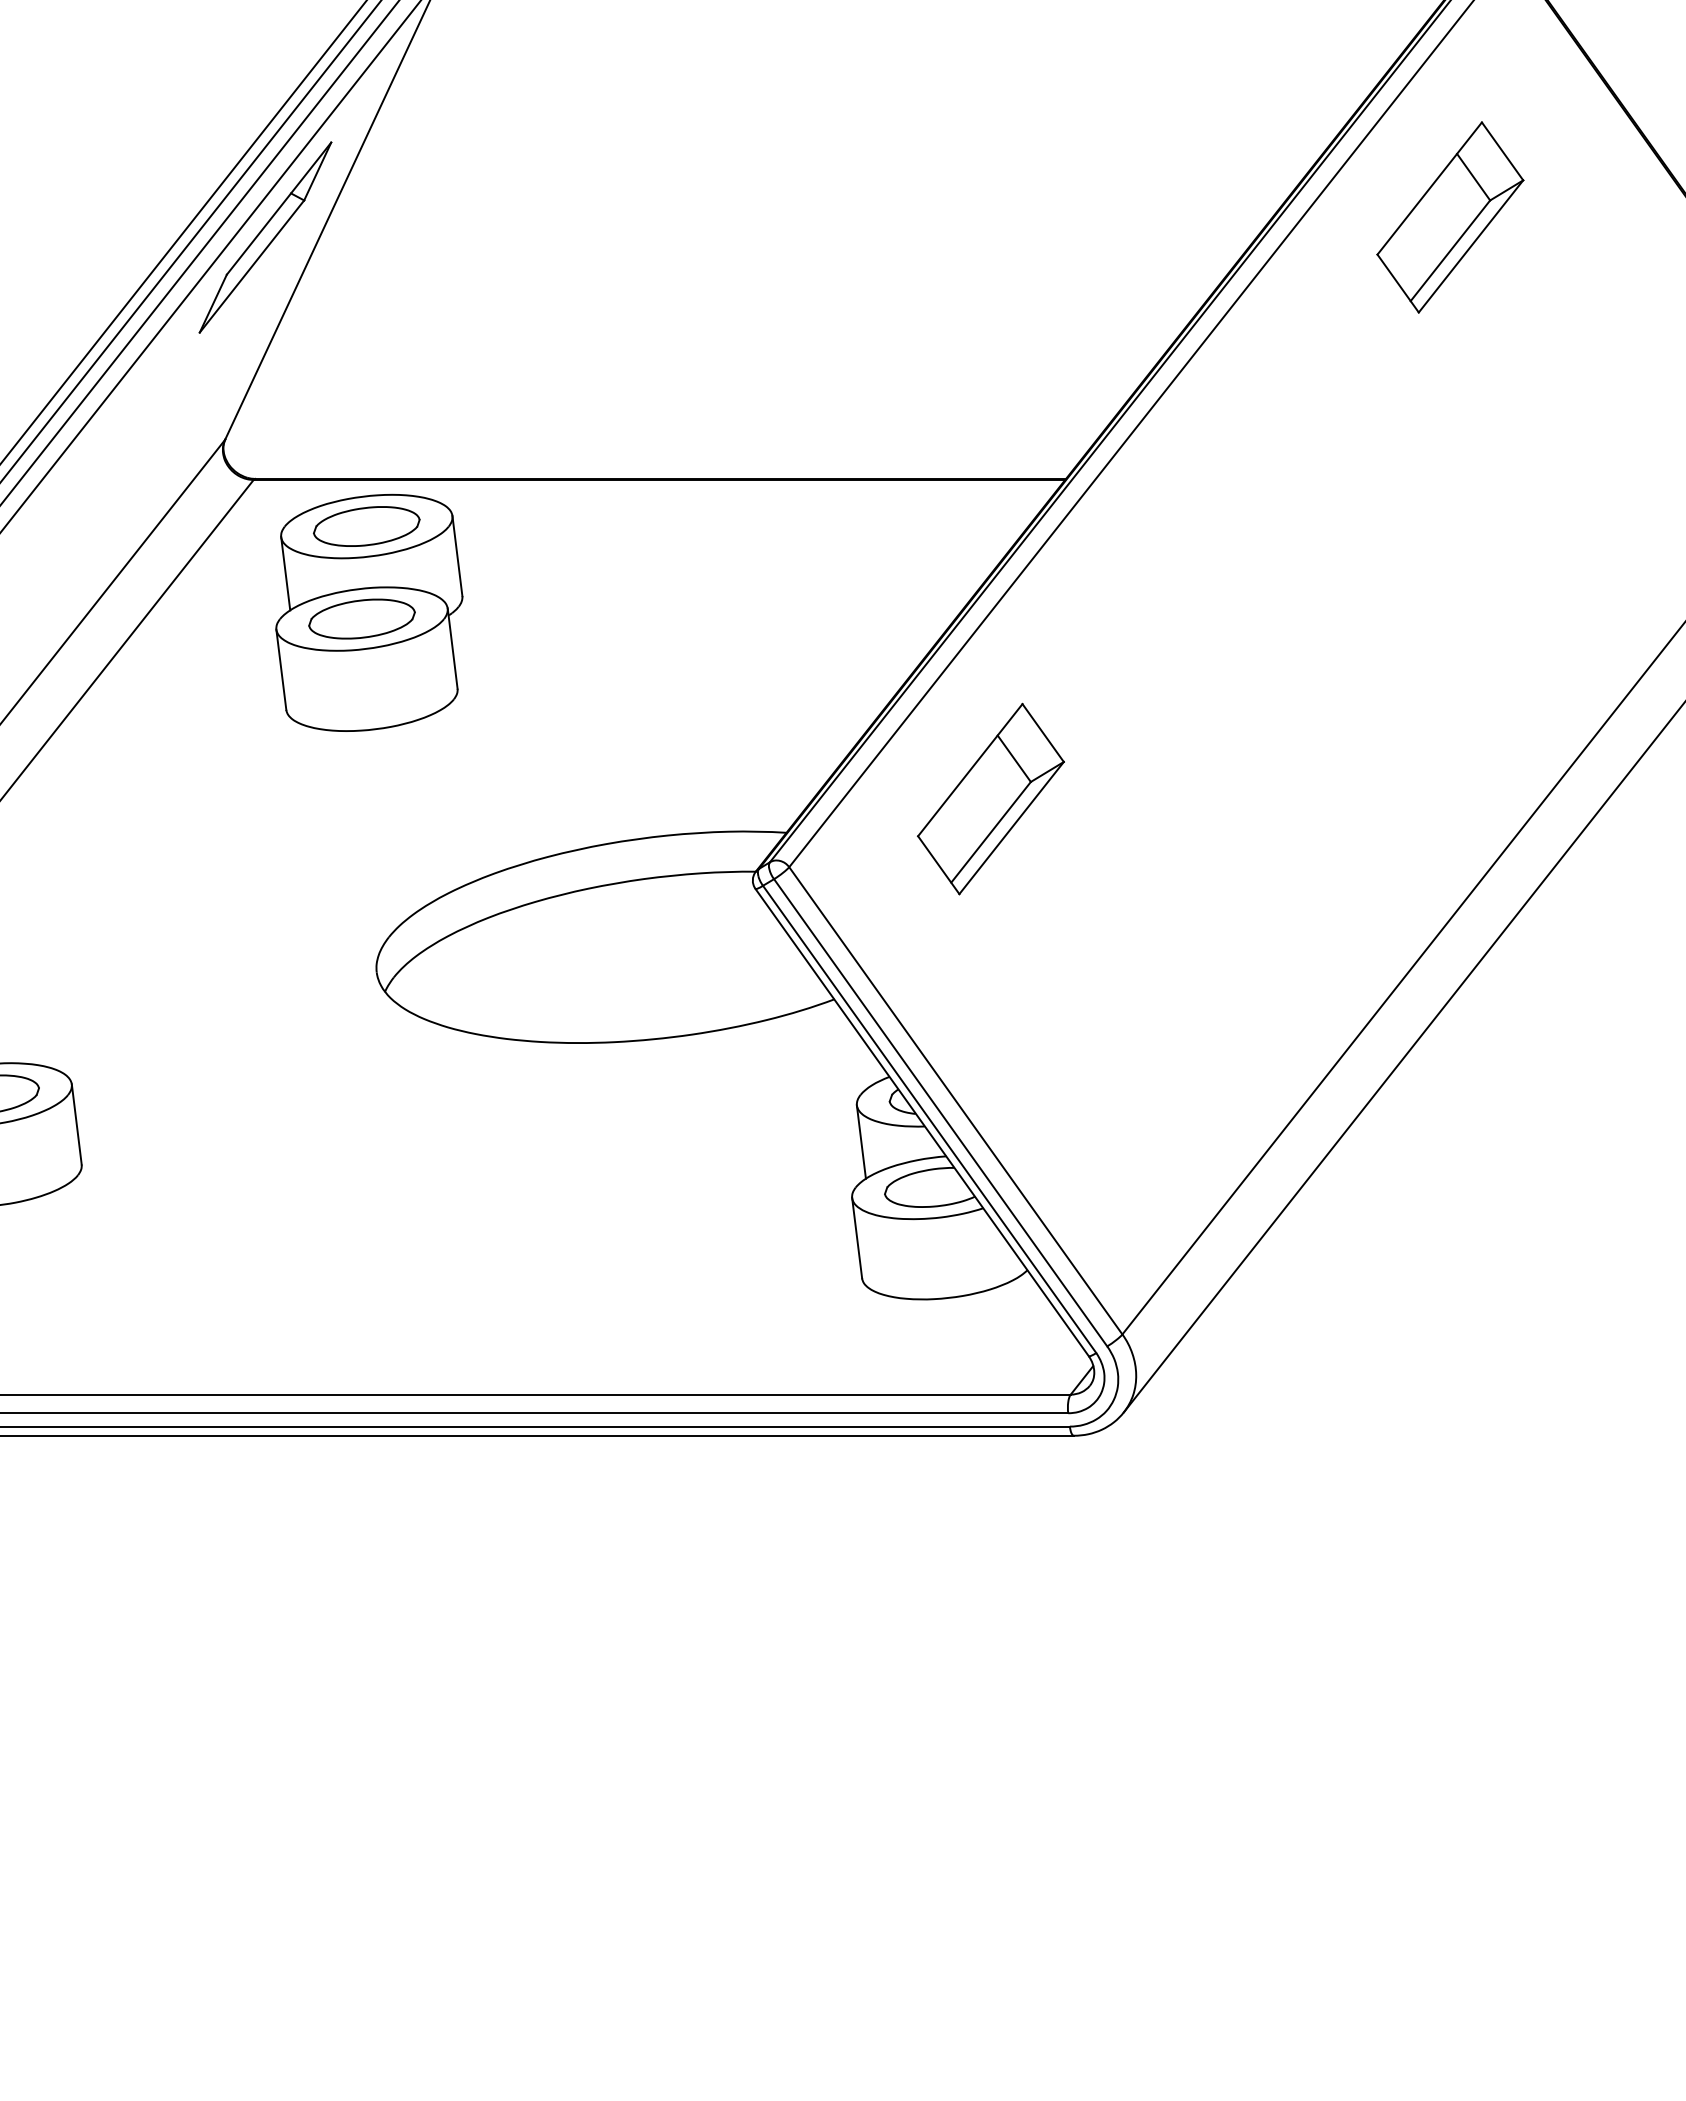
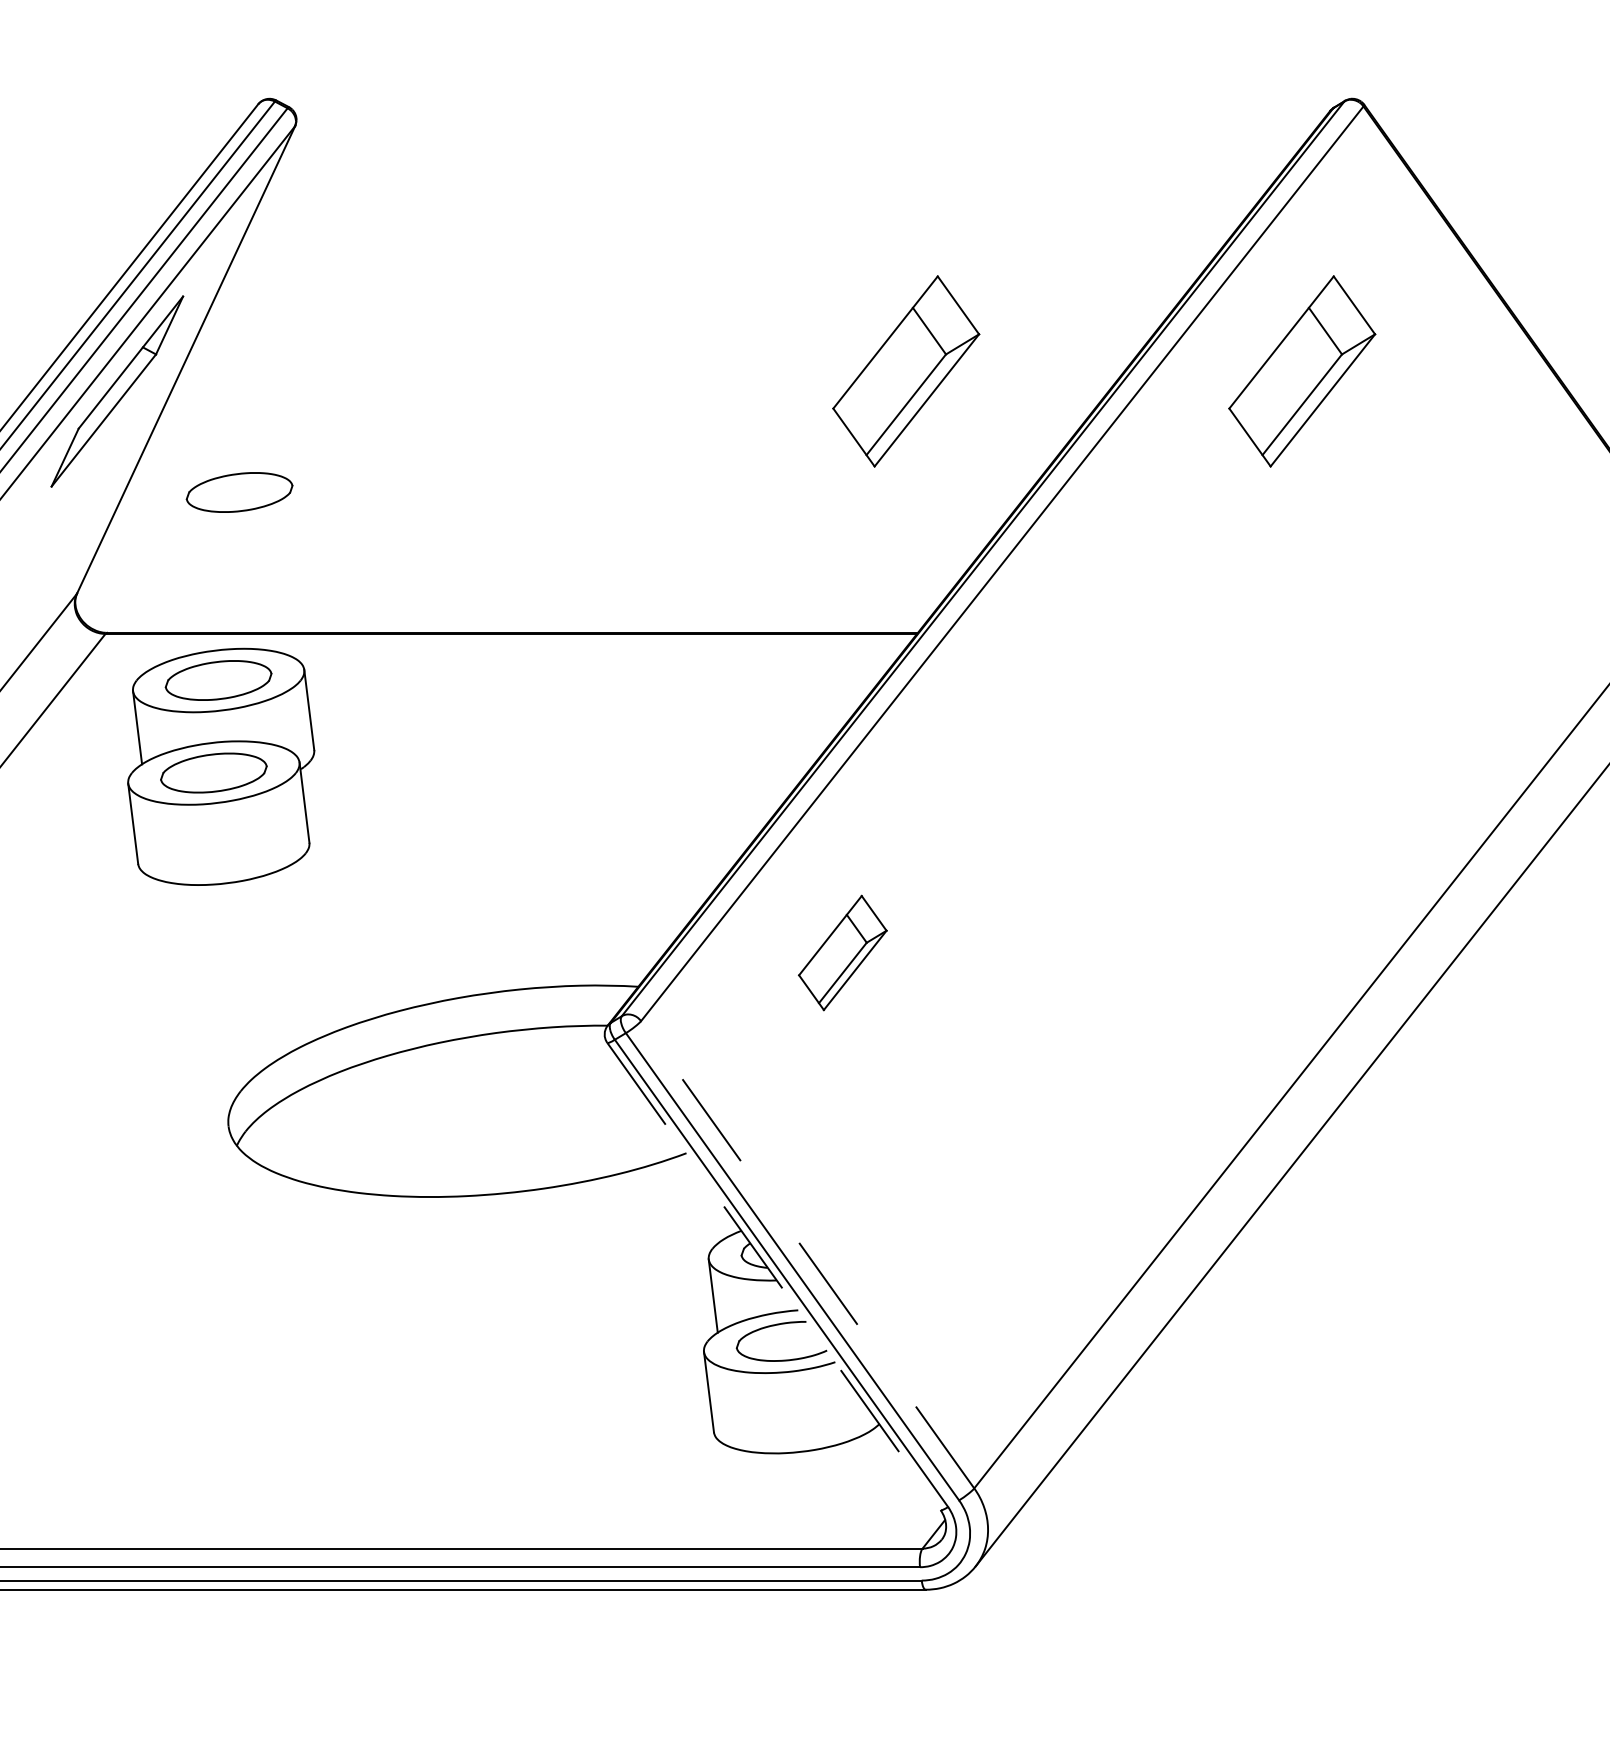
part: (1054, 217) -> (906, 371), added
part: (387, 338) -> (239, 492), added
part: (990, 798) -> (842, 952), size x0.6
line: (955, 1100) -> (807, 1254), solid -> dashed
line: (922, 1122) -> (774, 1276), solid -> dashed

